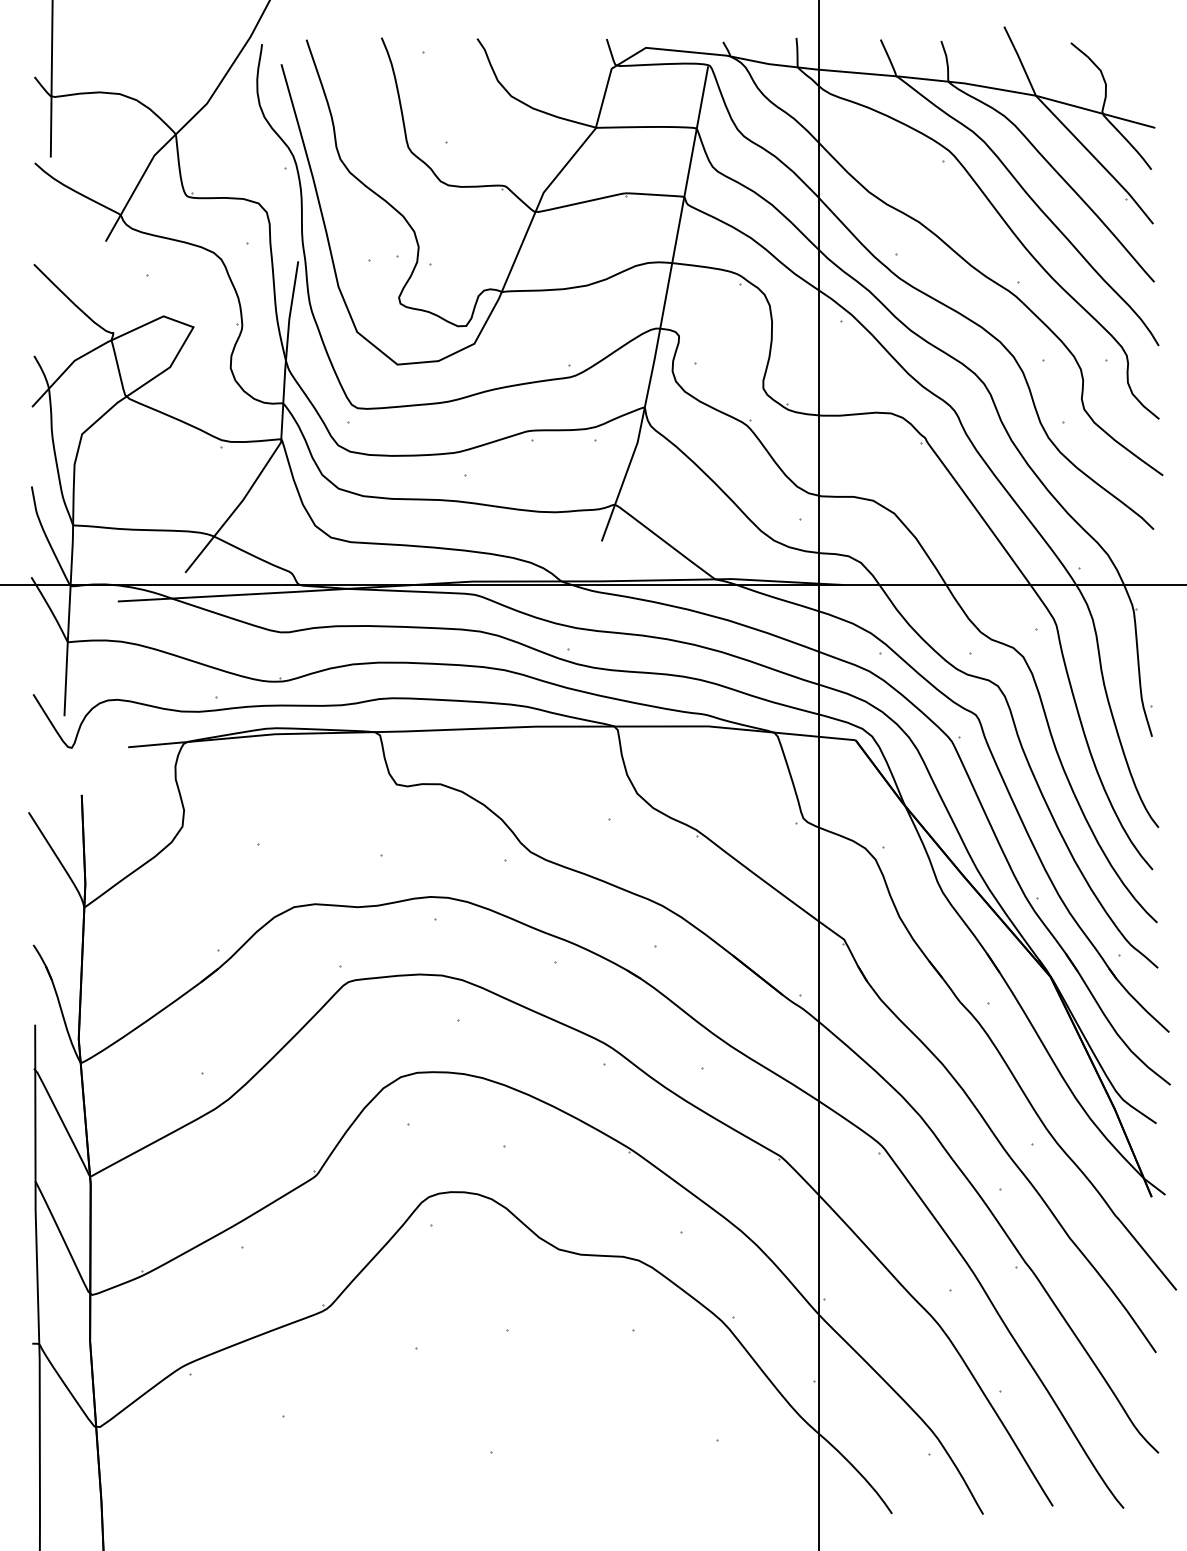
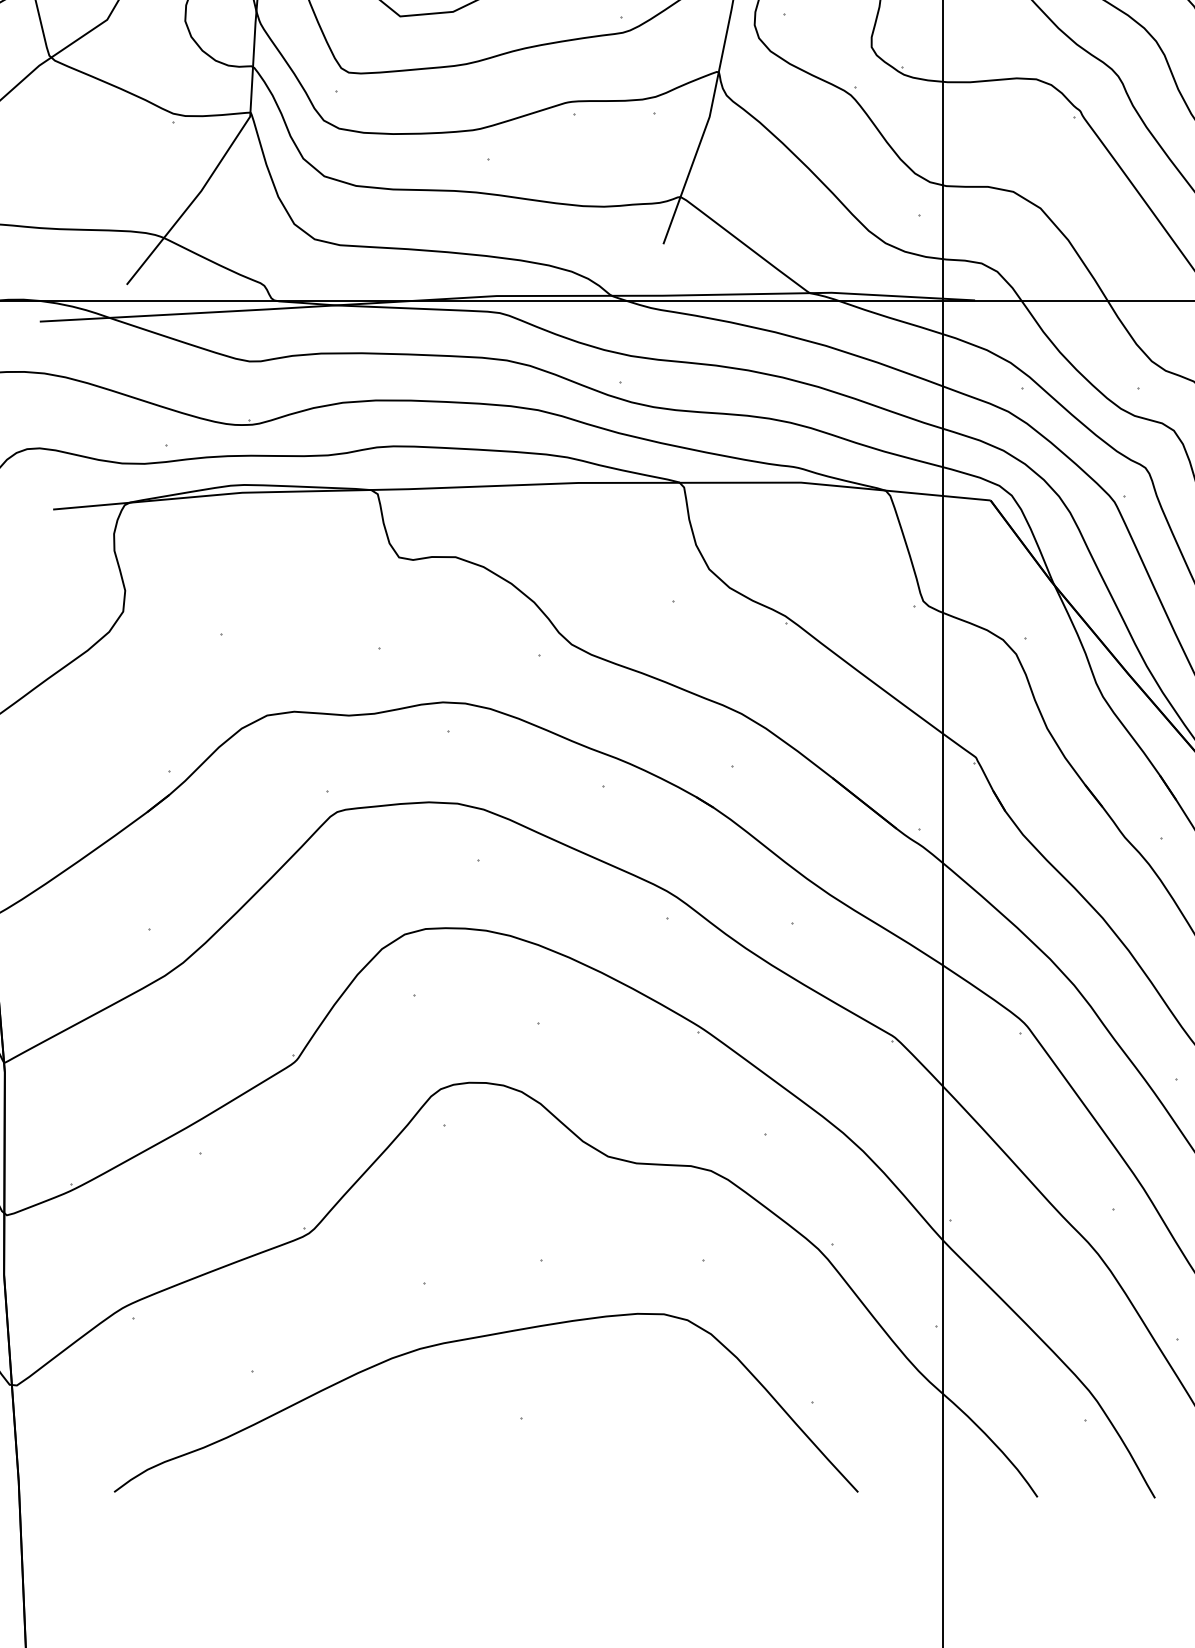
curve: (454, 1391) -> (473, 1339), added

